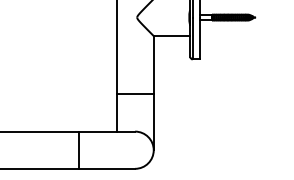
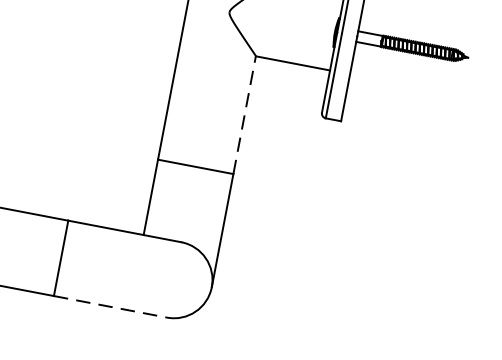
line: (153, 64) -> (244, 113), solid -> dashed
line: (107, 168) -> (111, 306), solid -> dashed

